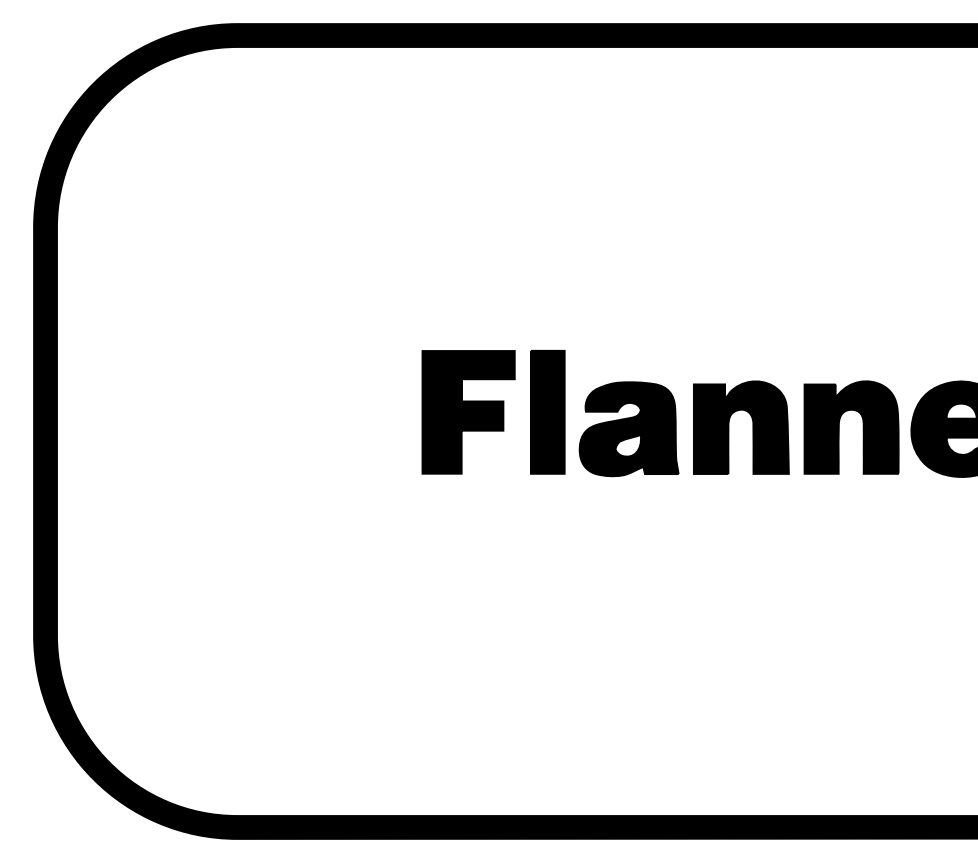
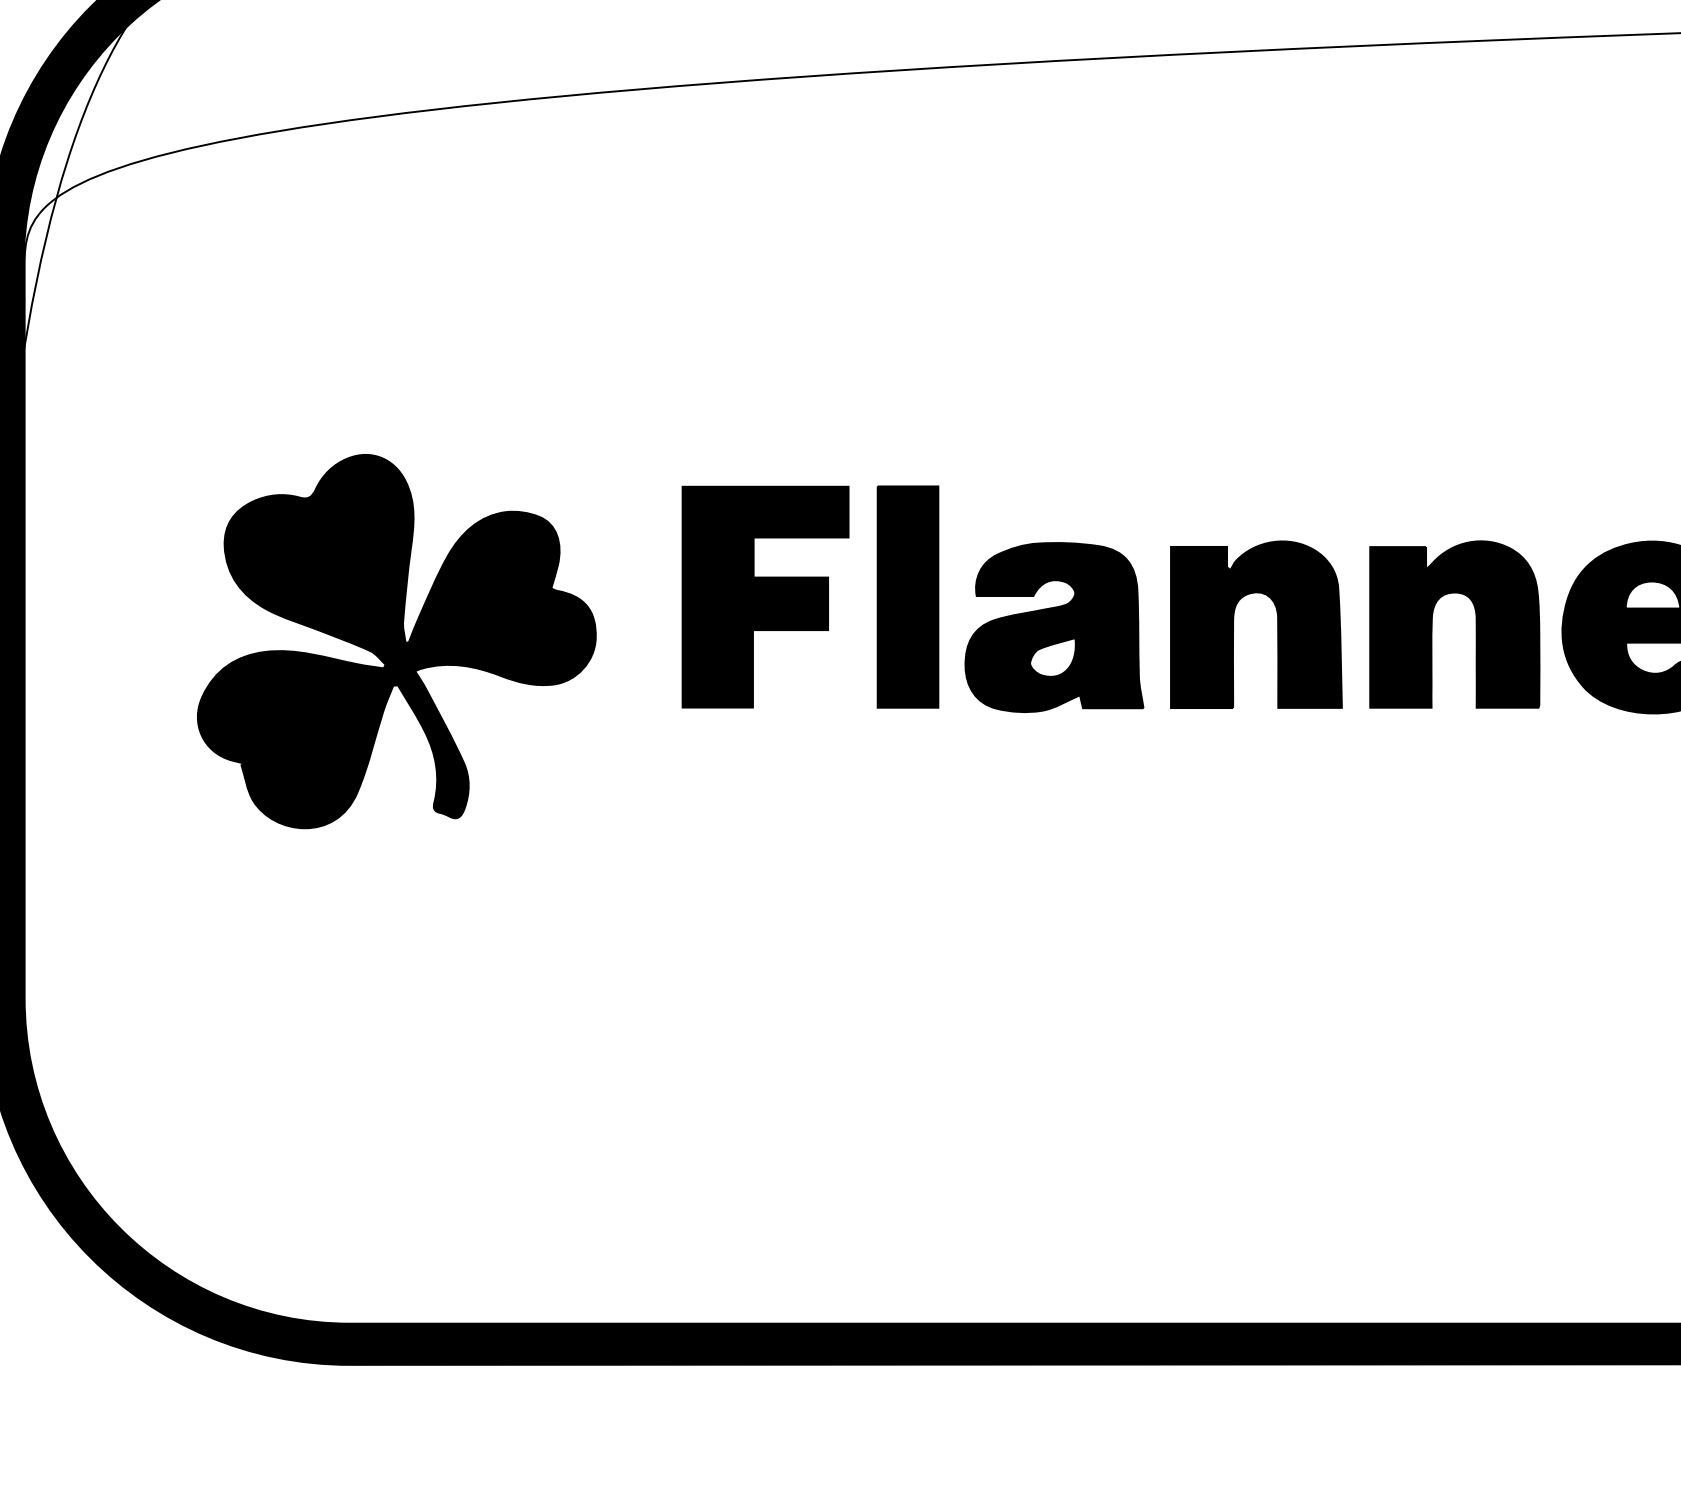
part: (263, 436) -> (396, 640), added

